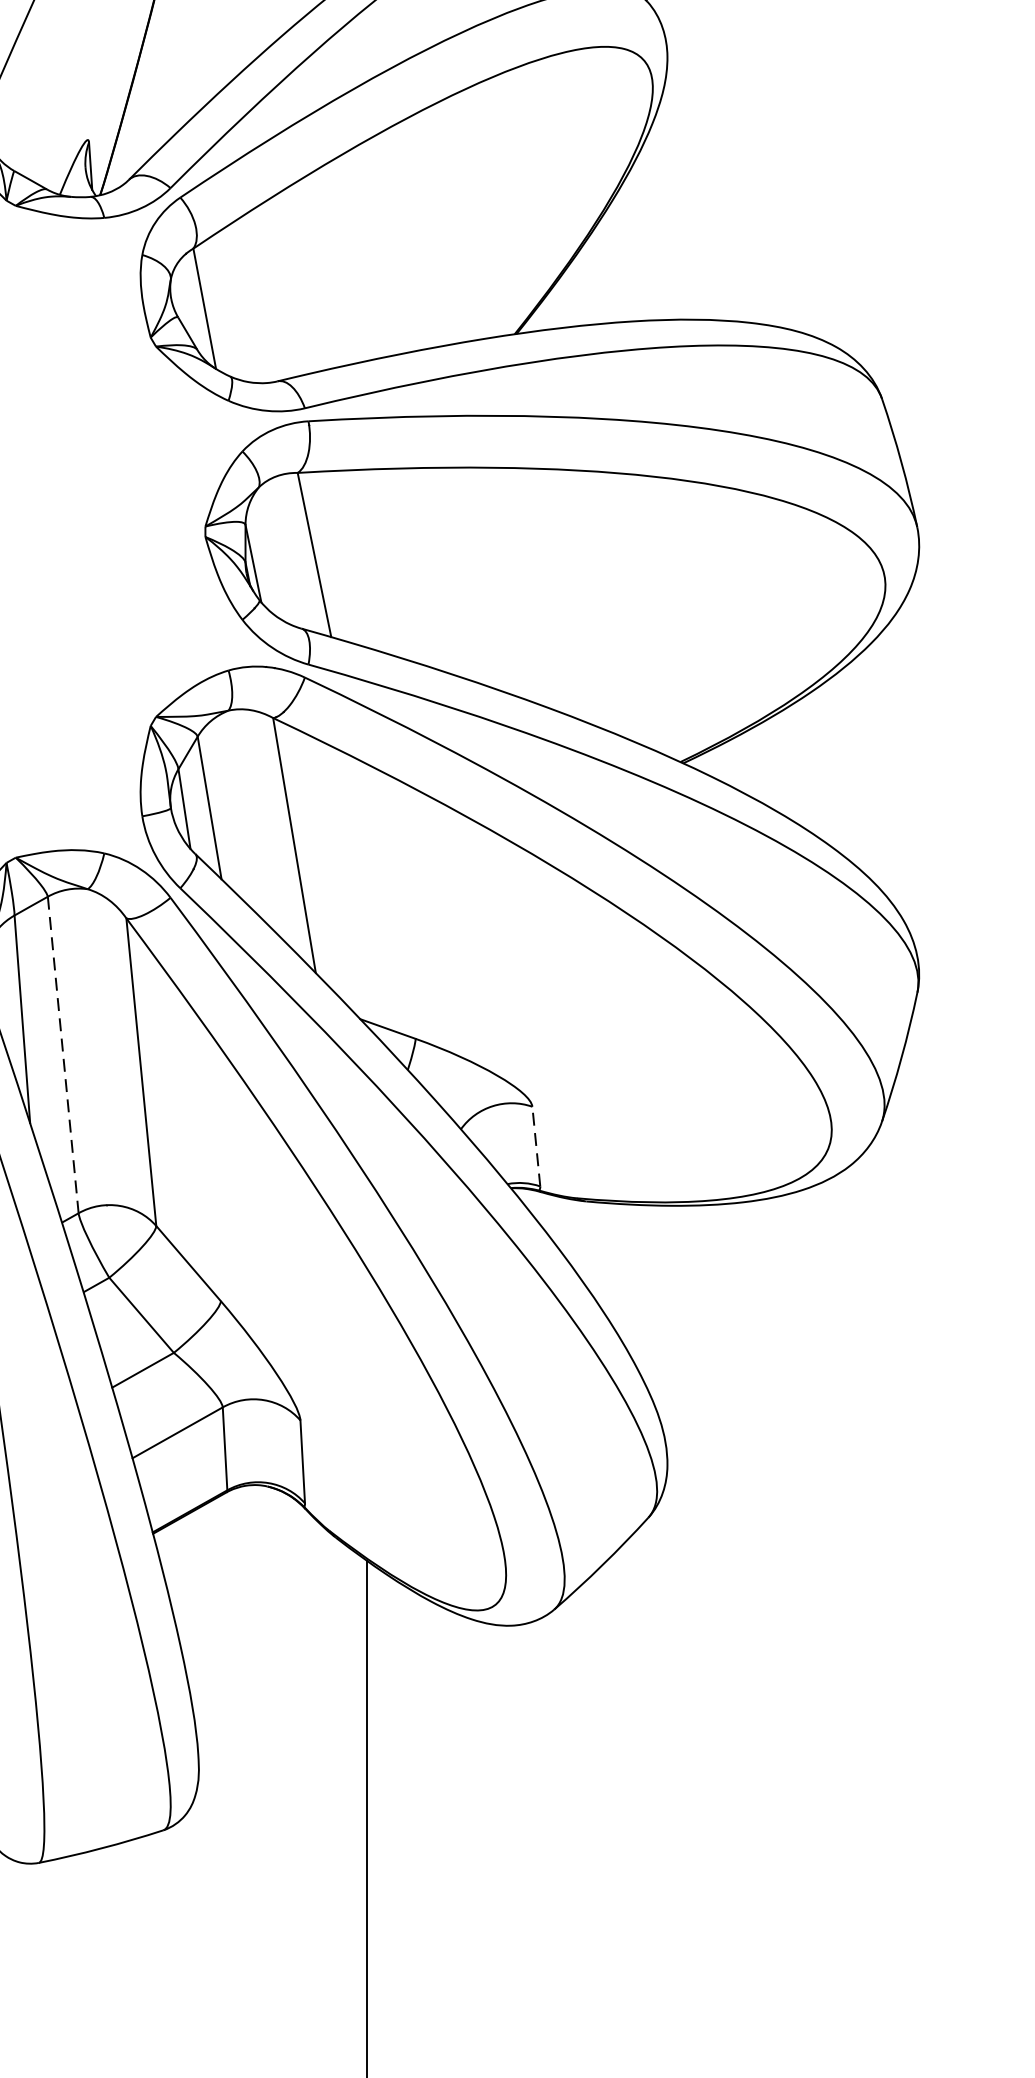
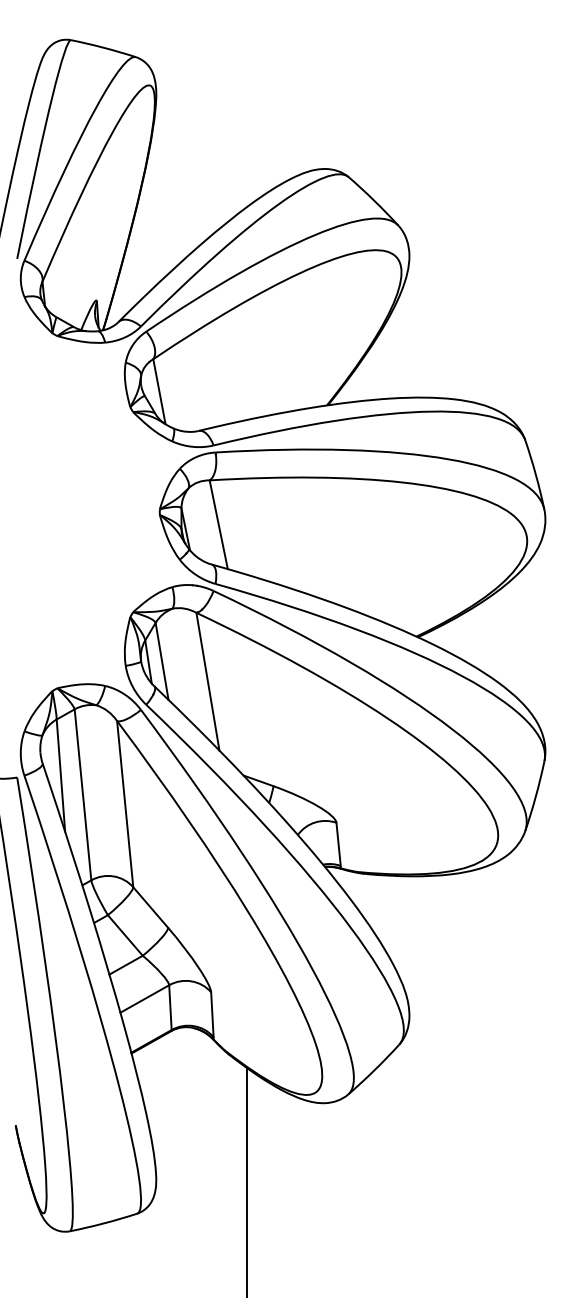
line: (64, 1054) -> (83, 794), dashed -> solid
line: (536, 1146) -> (338, 844), dashed -> solid

